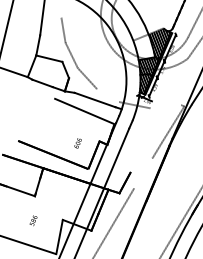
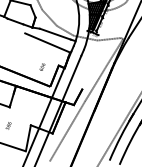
line: (108, 95) -> (65, 30), added
line: (165, 106) -> (108, 39), added
line: (143, 173) -> (92, 90), added

